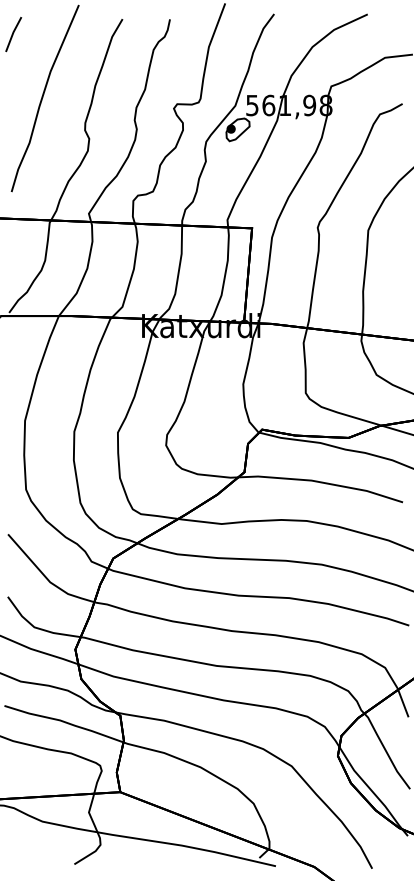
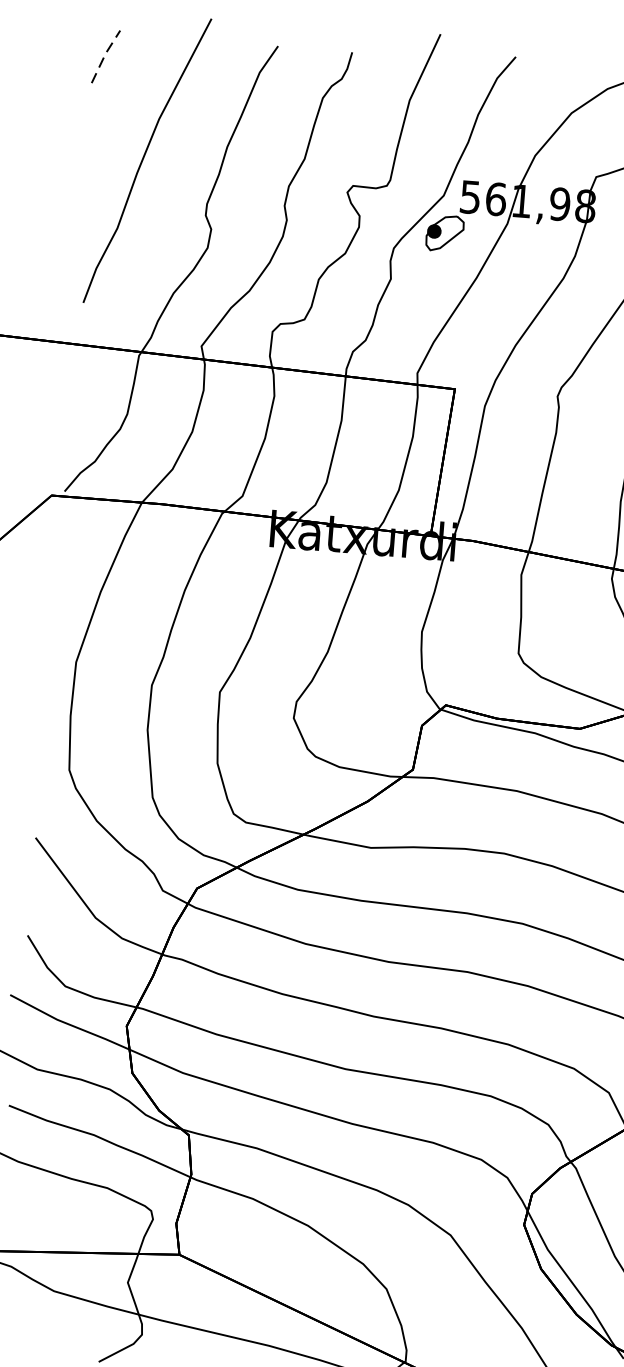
line: (13, 33) -> (105, 55), solid -> dashed

